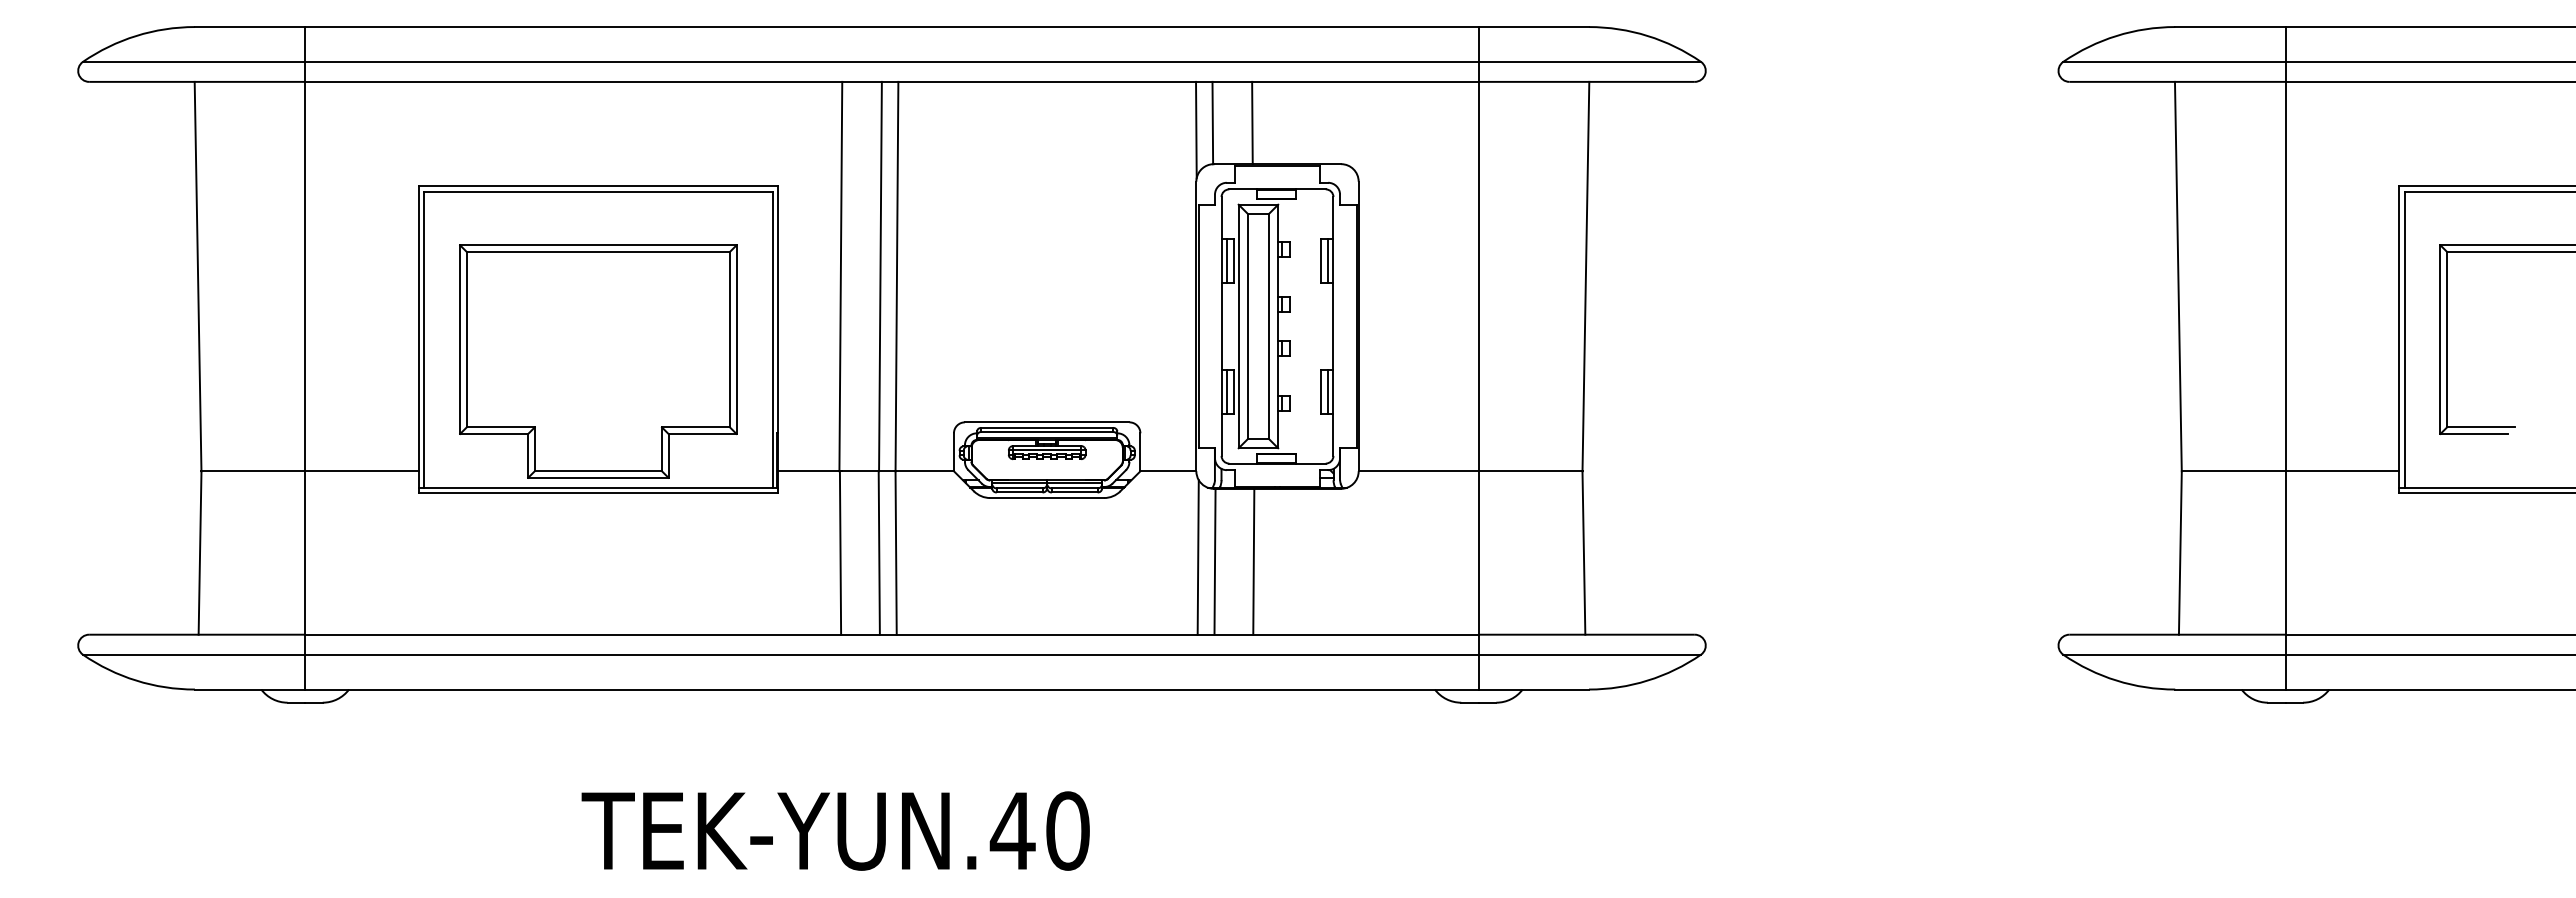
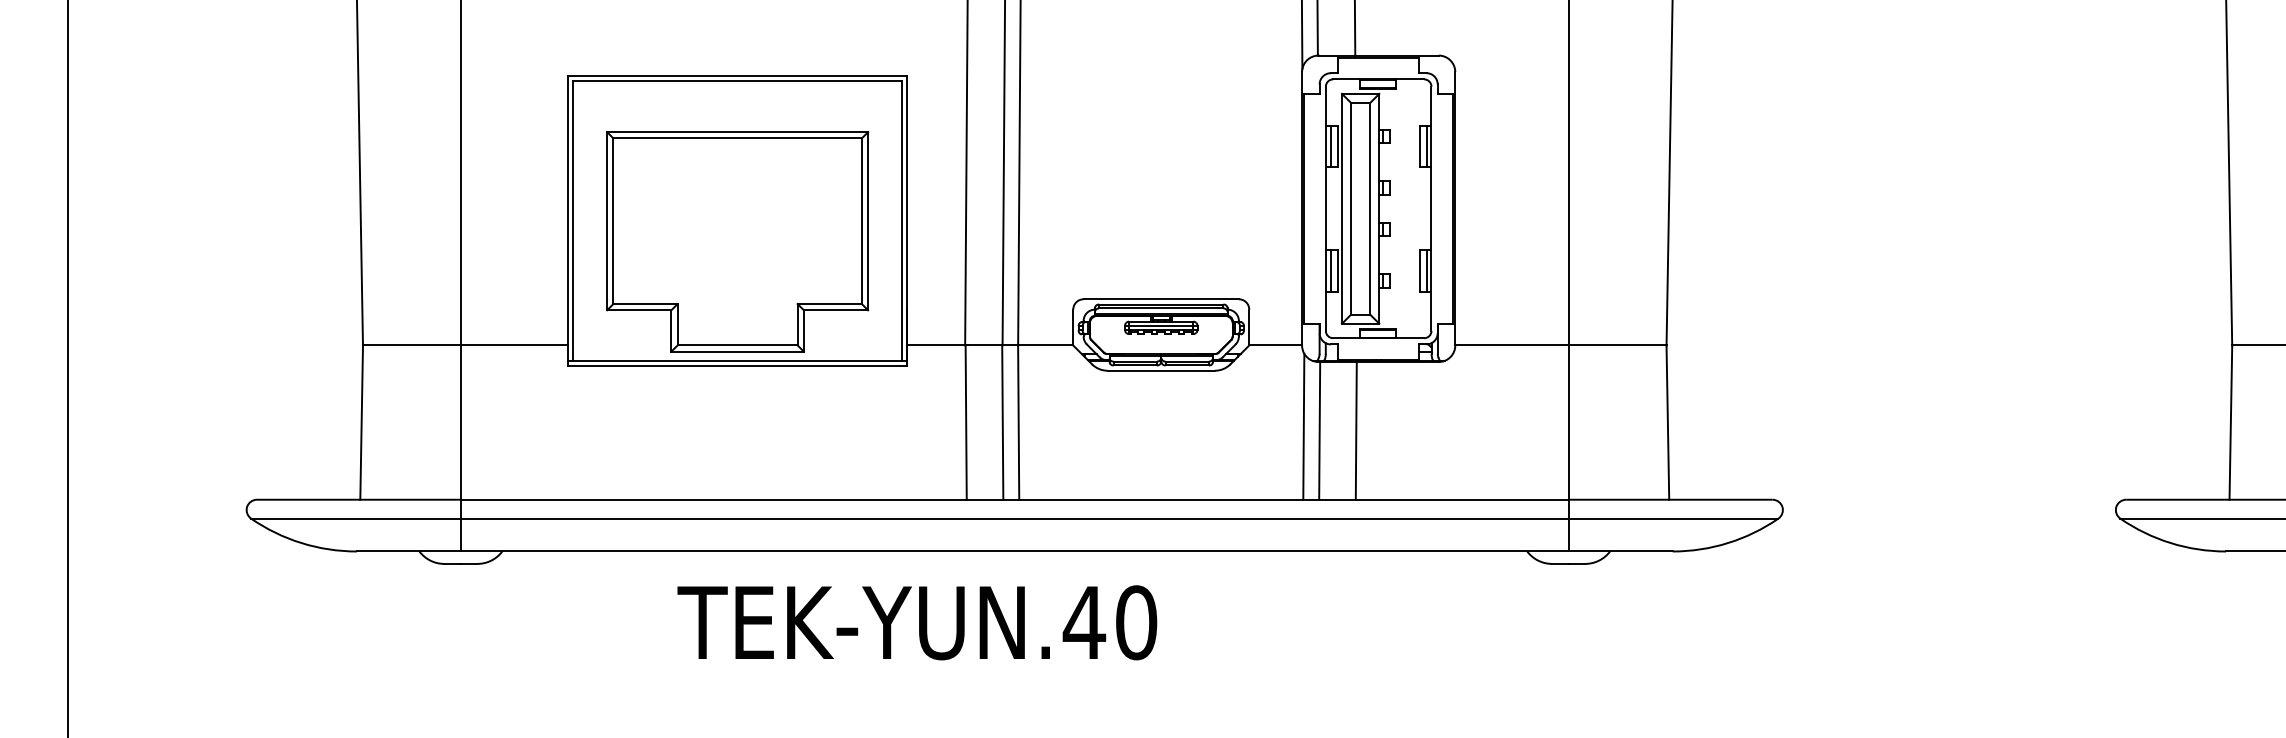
text: (835, 830) -> (917, 622), moved

